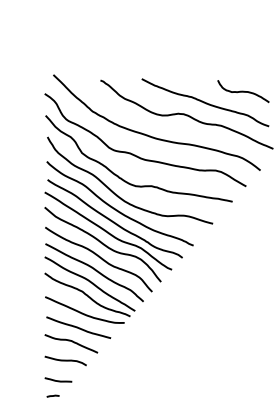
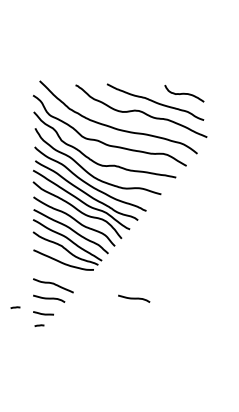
line: (78, 327) -> (58, 273), removed
curve: (177, 360) -> (134, 298), added
line: (21, 372) -> (15, 307), added

